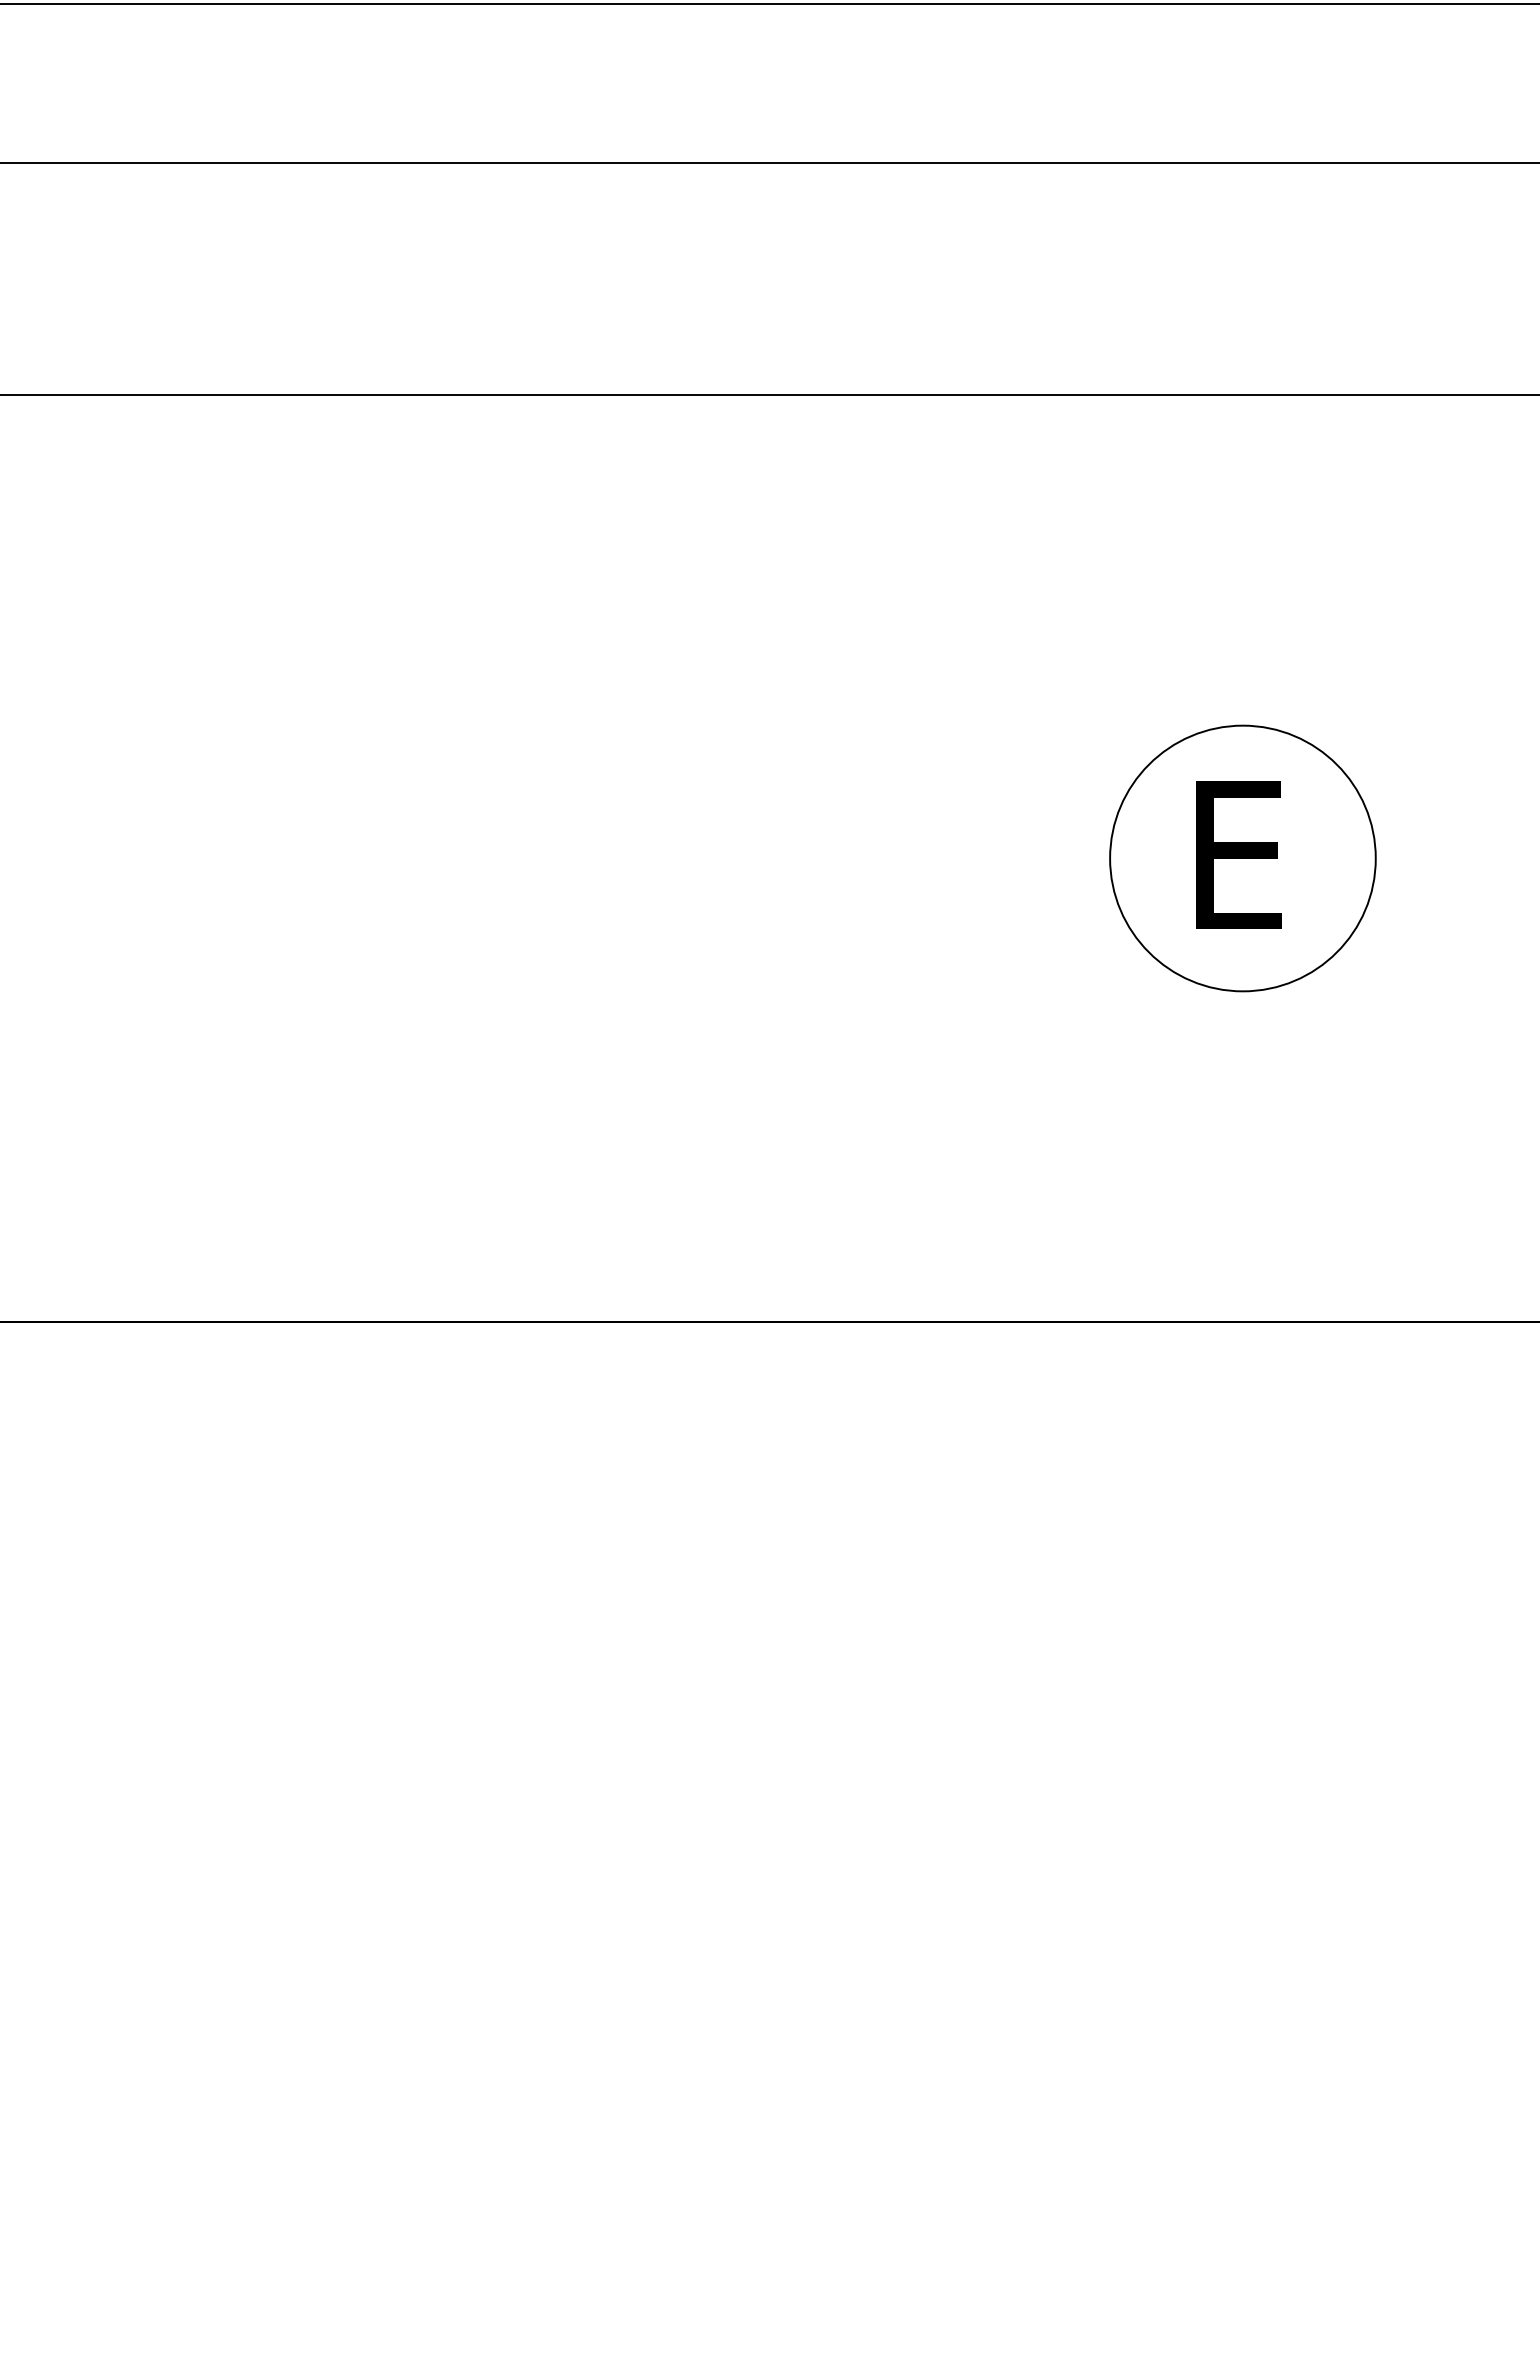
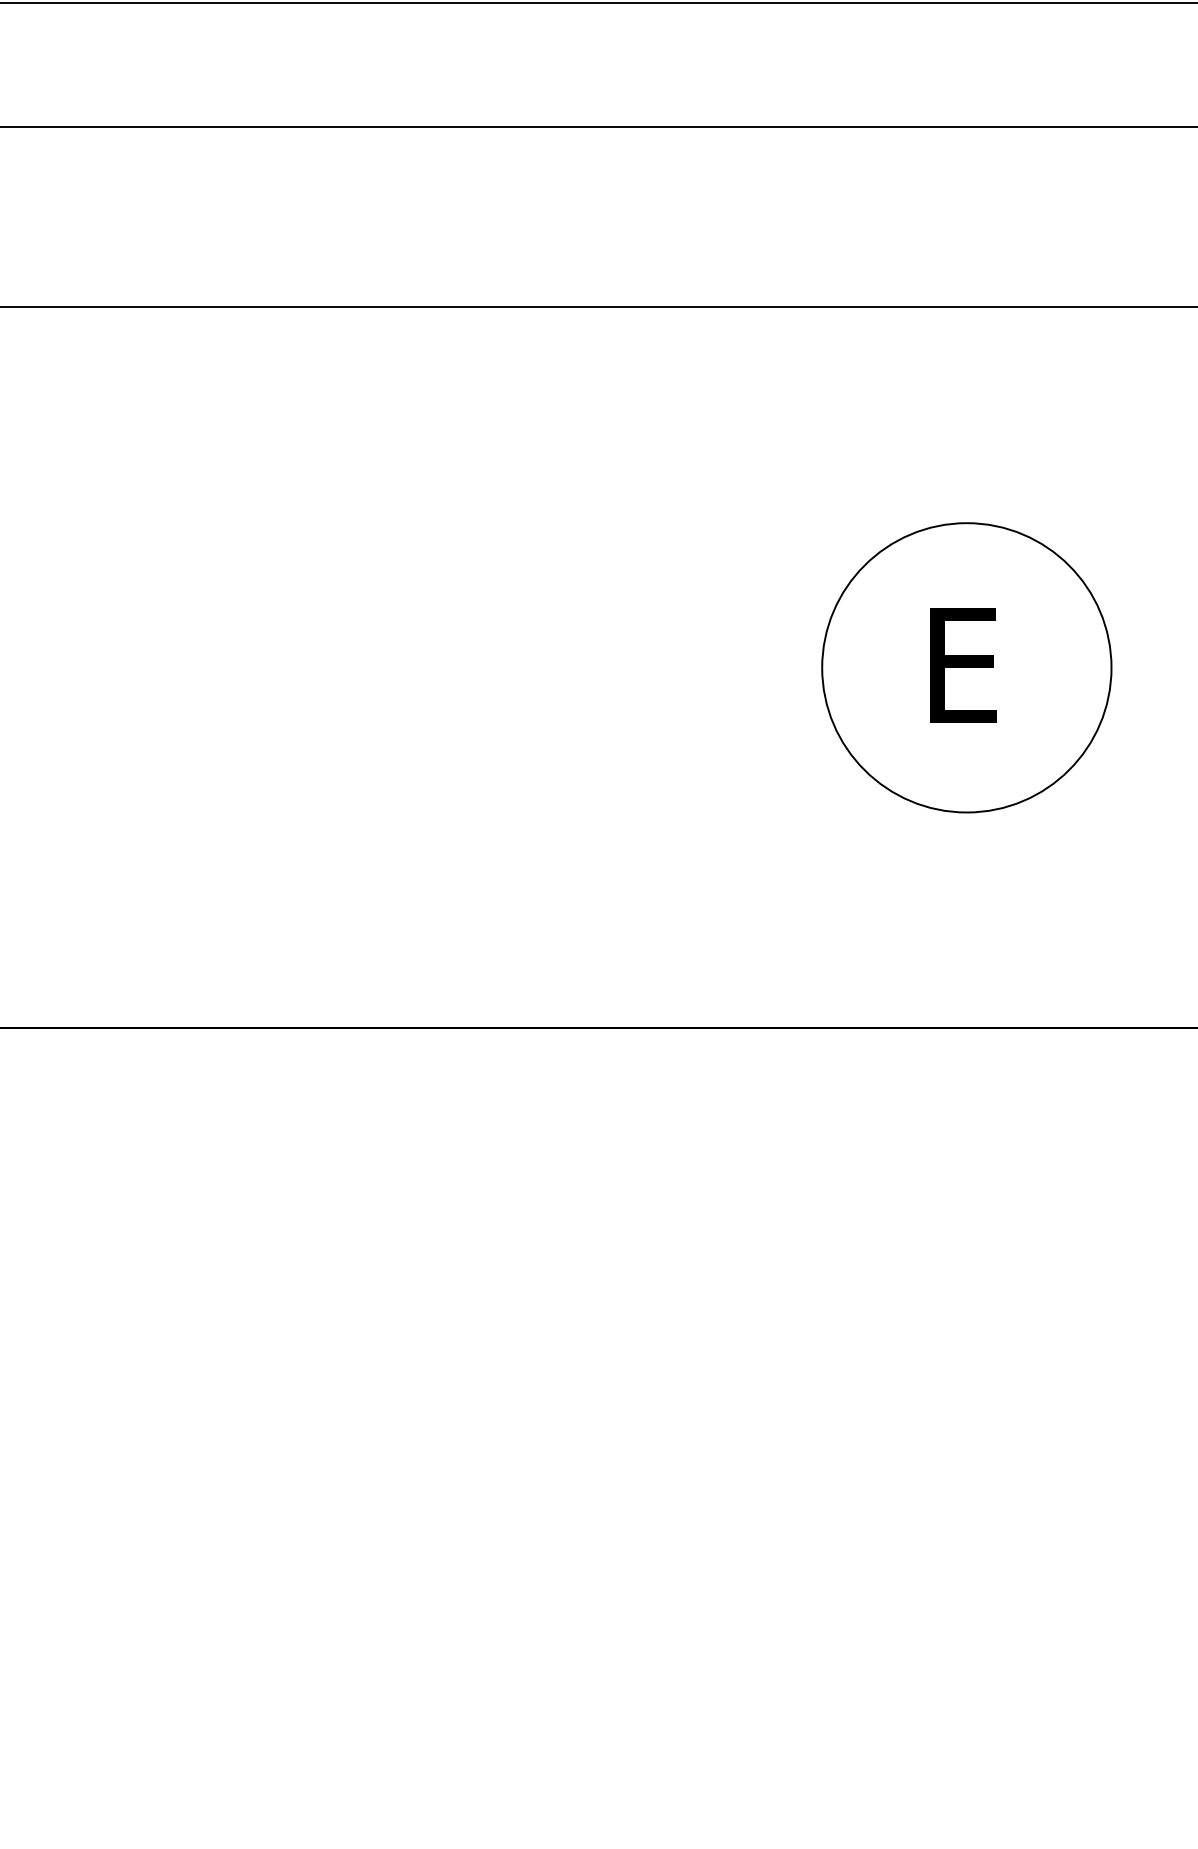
circle: (1242, 858) -> (966, 667), size x1.4

